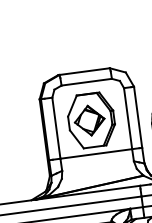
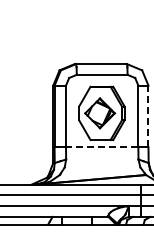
line: (138, 117) -> (148, 116), solid -> dashed
line: (95, 154) -> (101, 147), solid -> dashed

